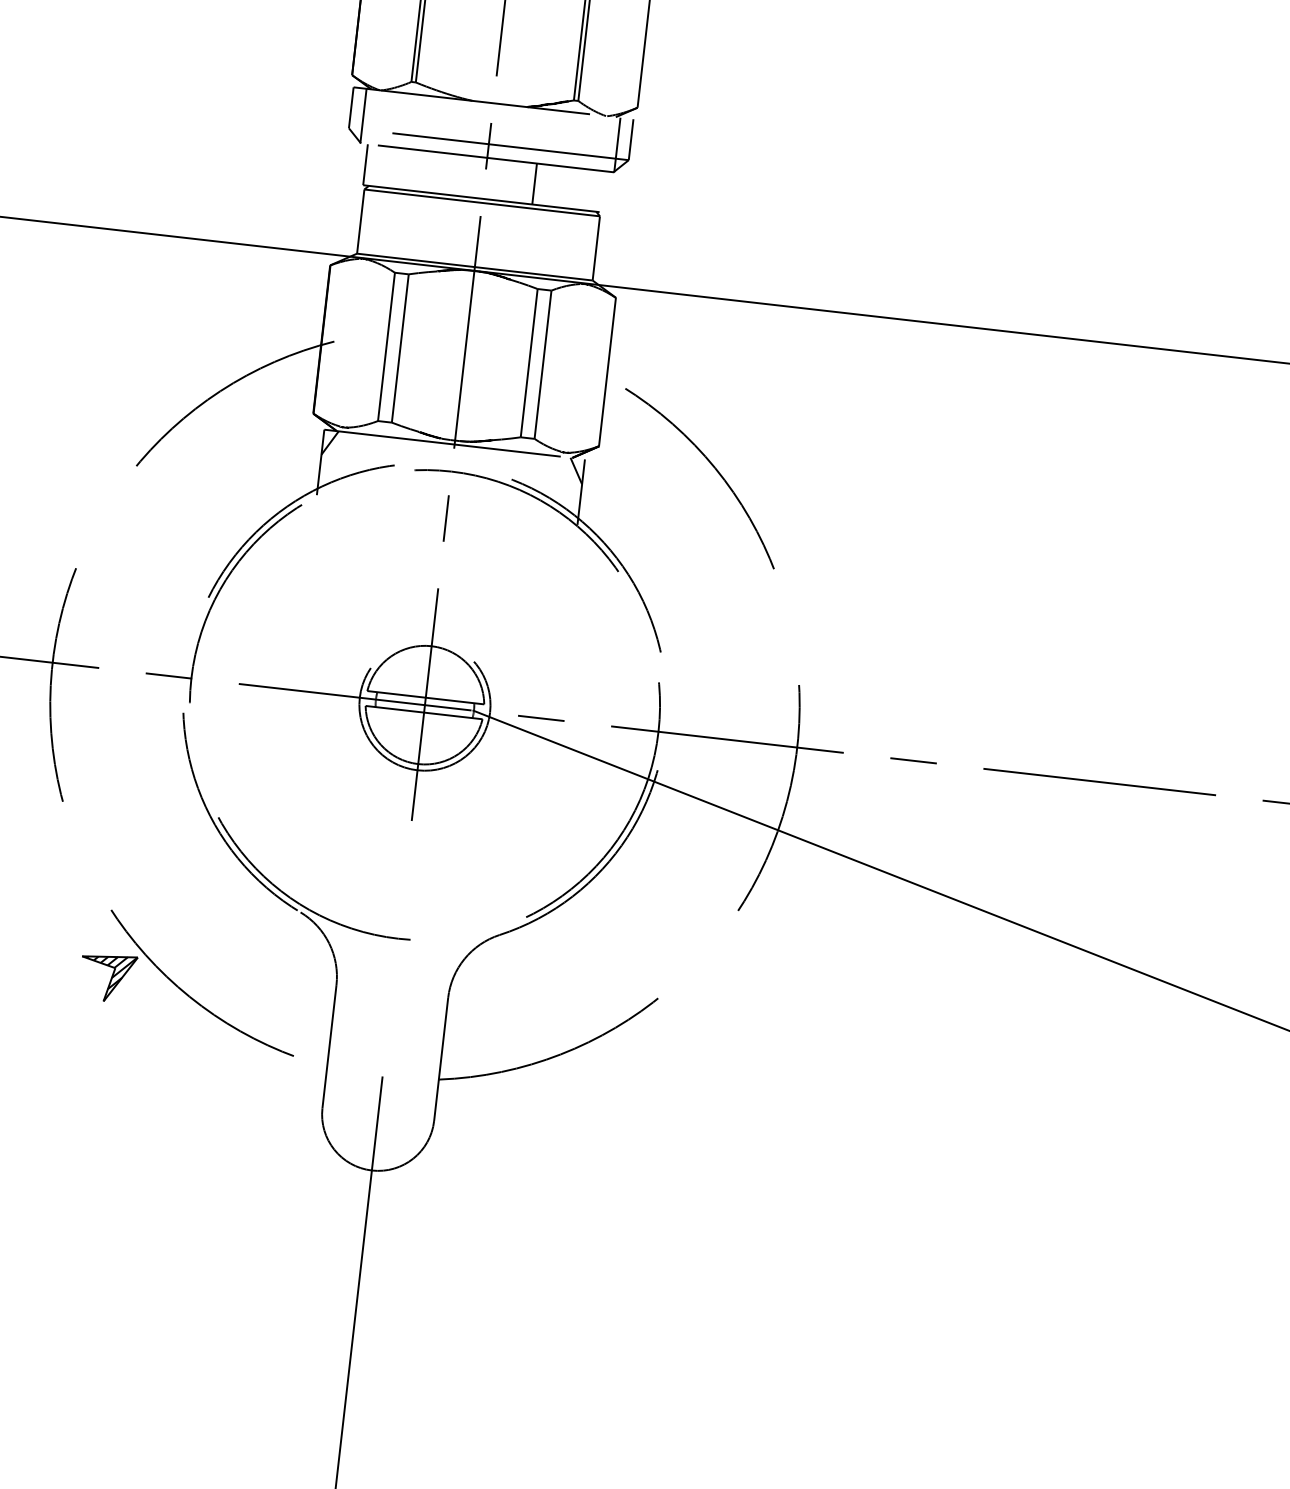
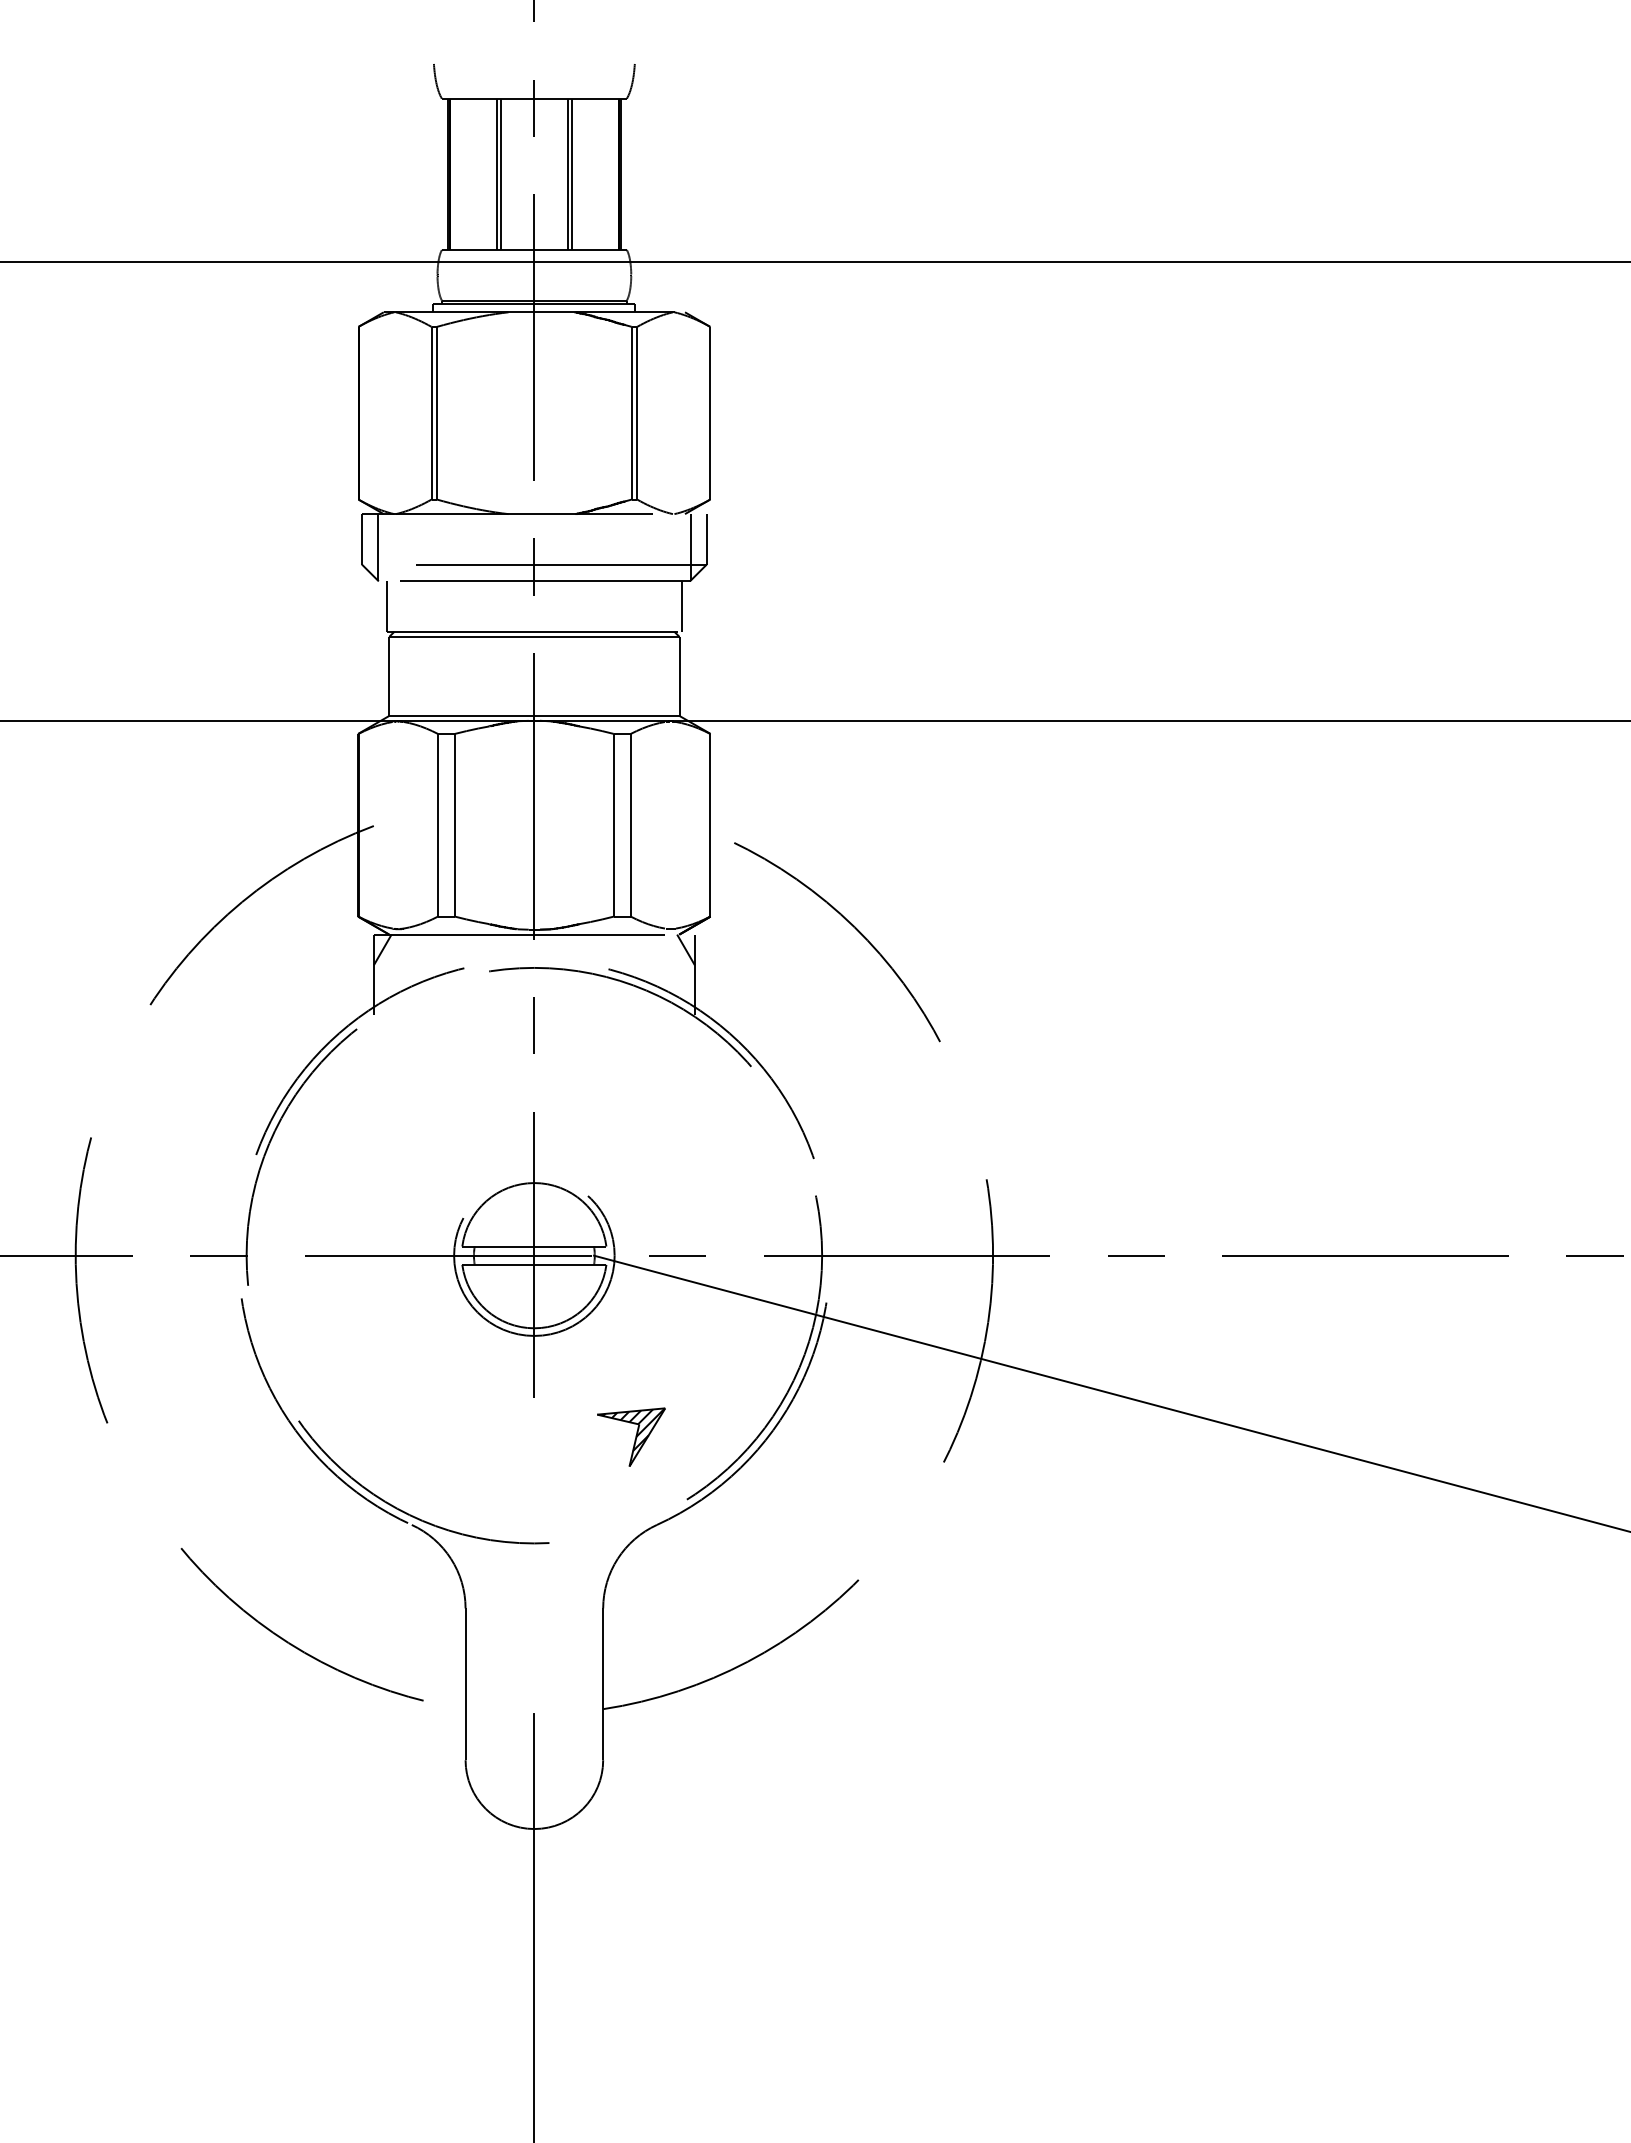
line: (534, 183) -> (681, 606), moved
part: (107, 977) -> (631, 1436), moved

